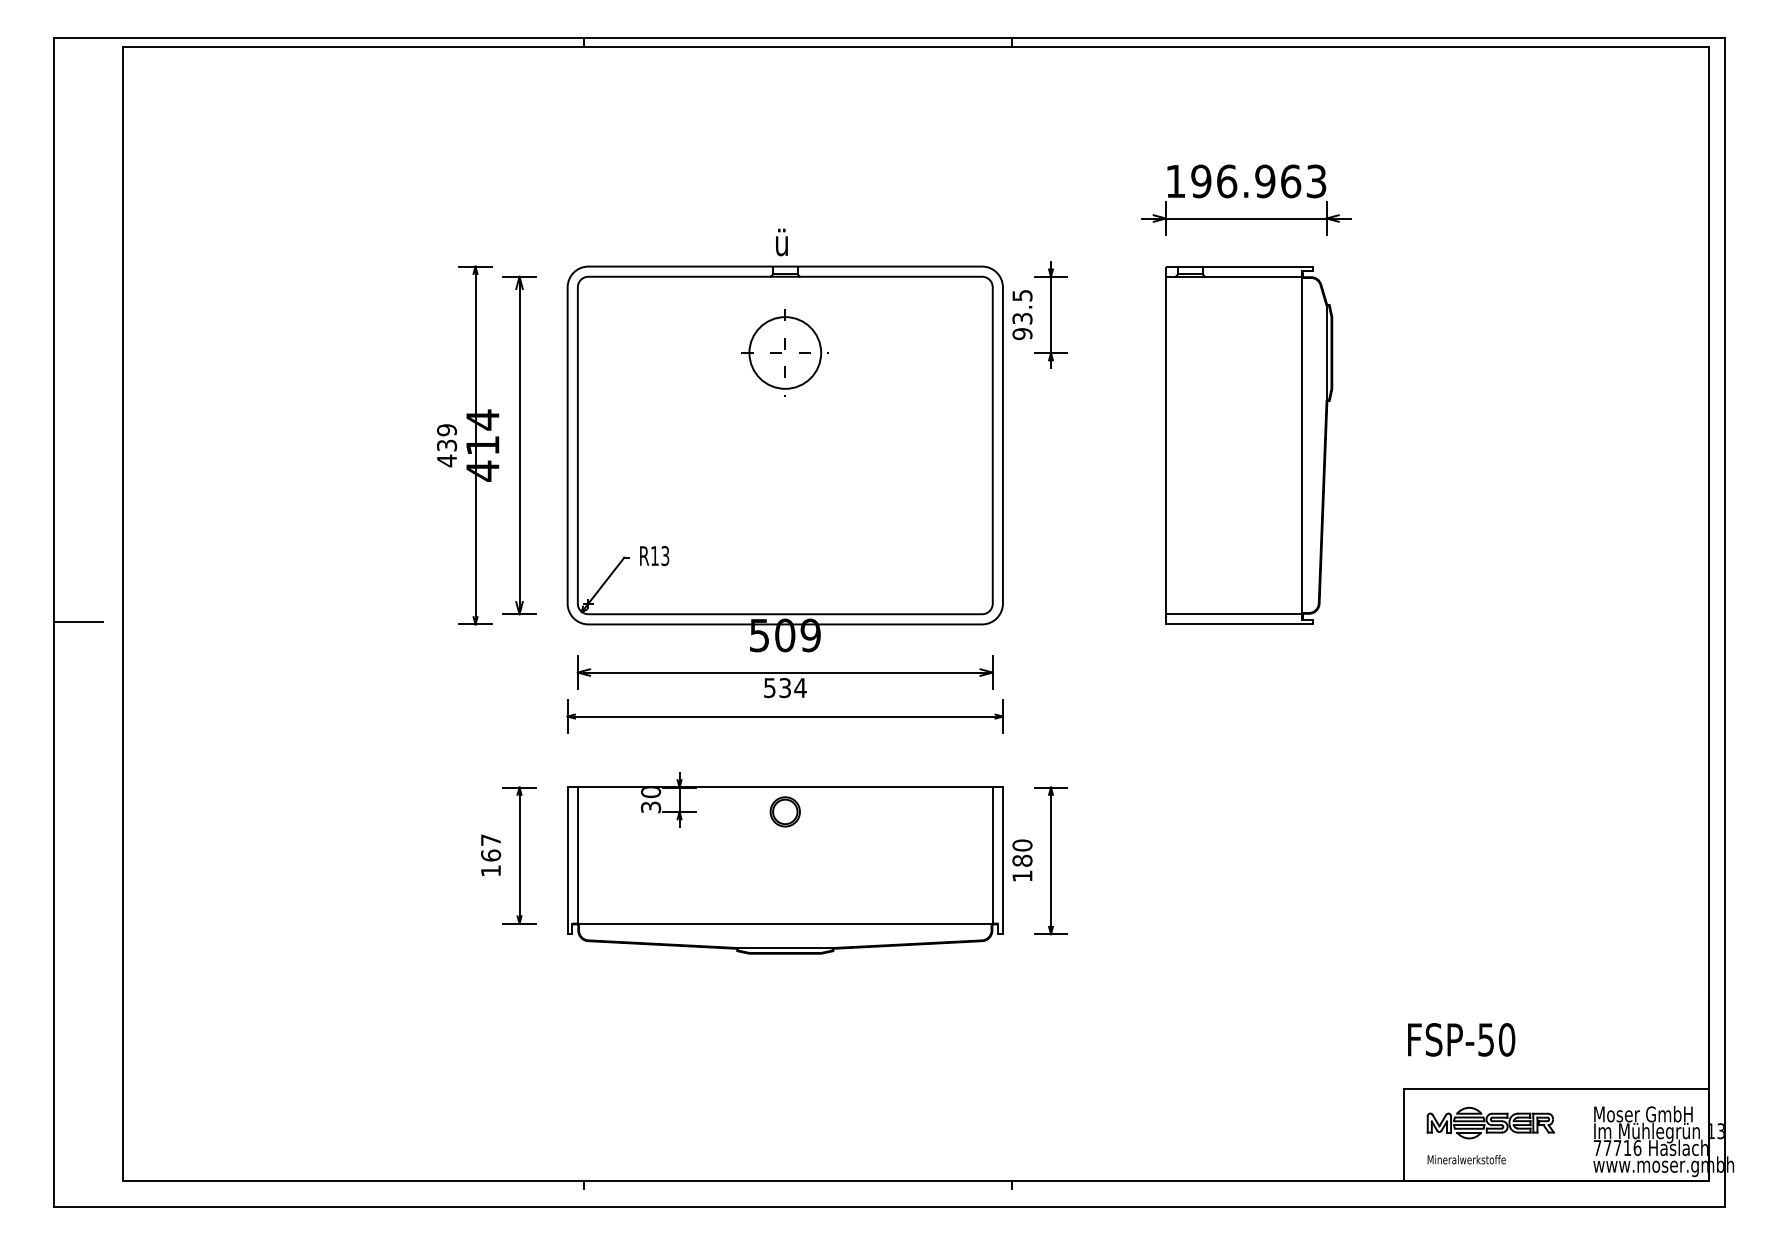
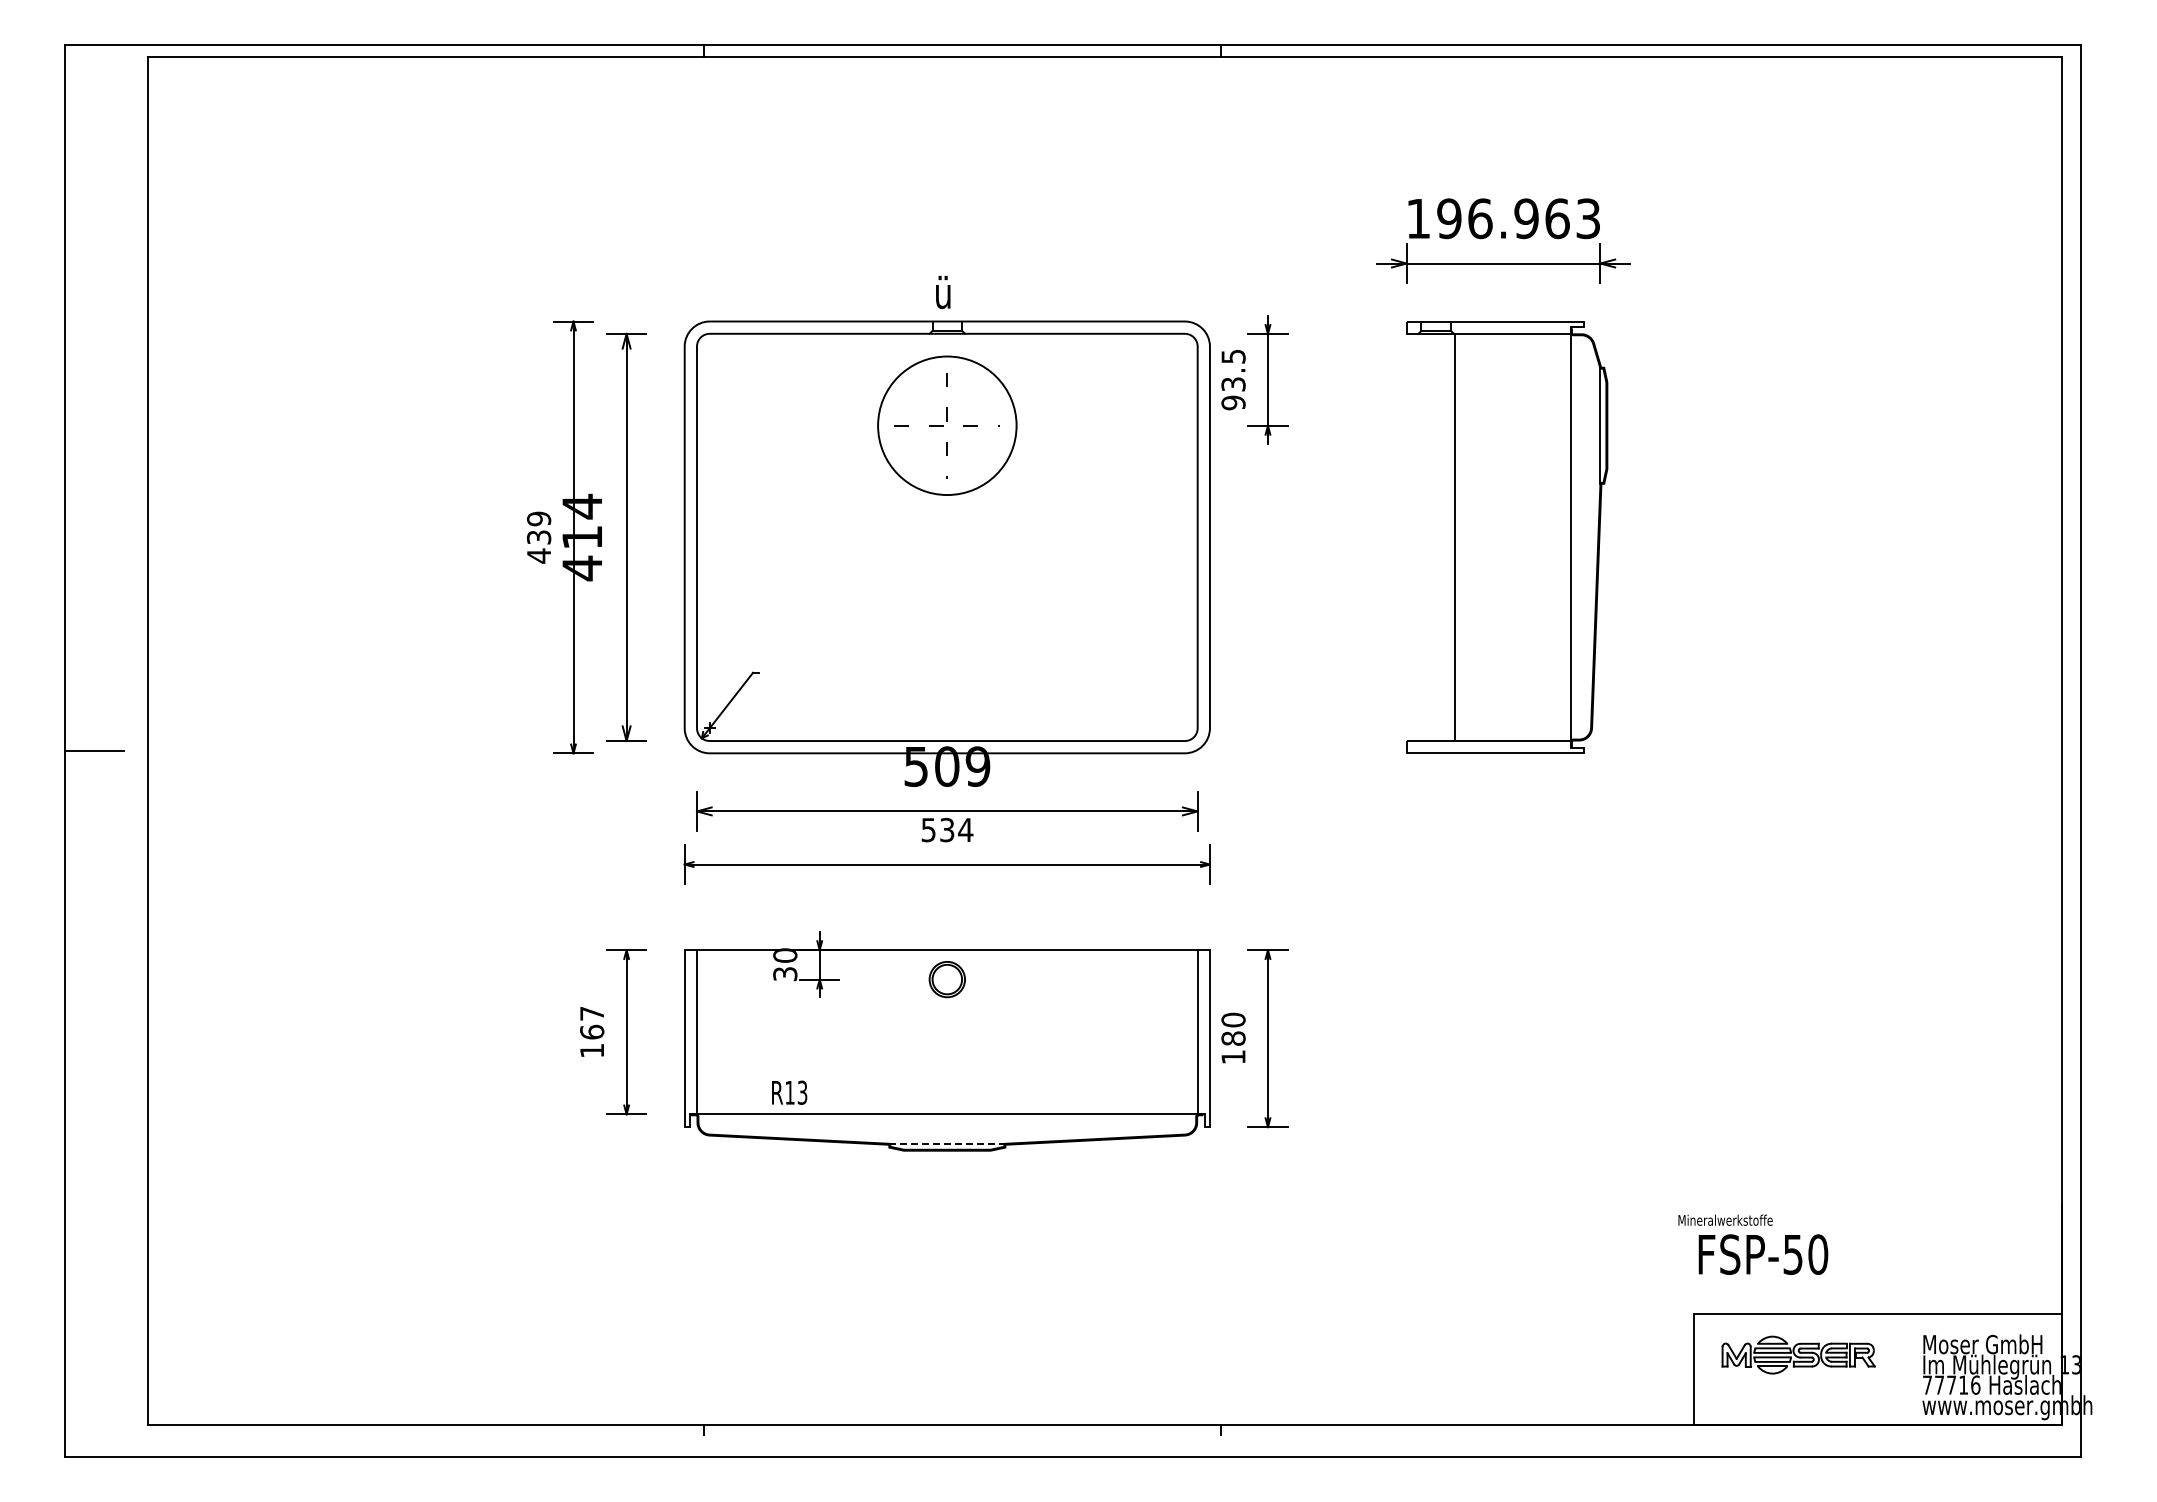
circle: (785, 352) -> (947, 425), size x1.6
line: (1165, 445) -> (1454, 537), moved
text: (654, 555) -> (789, 1092), moved
line: (785, 947) -> (947, 1143), solid -> dashed
text: (1466, 1159) -> (1725, 1219), moved

